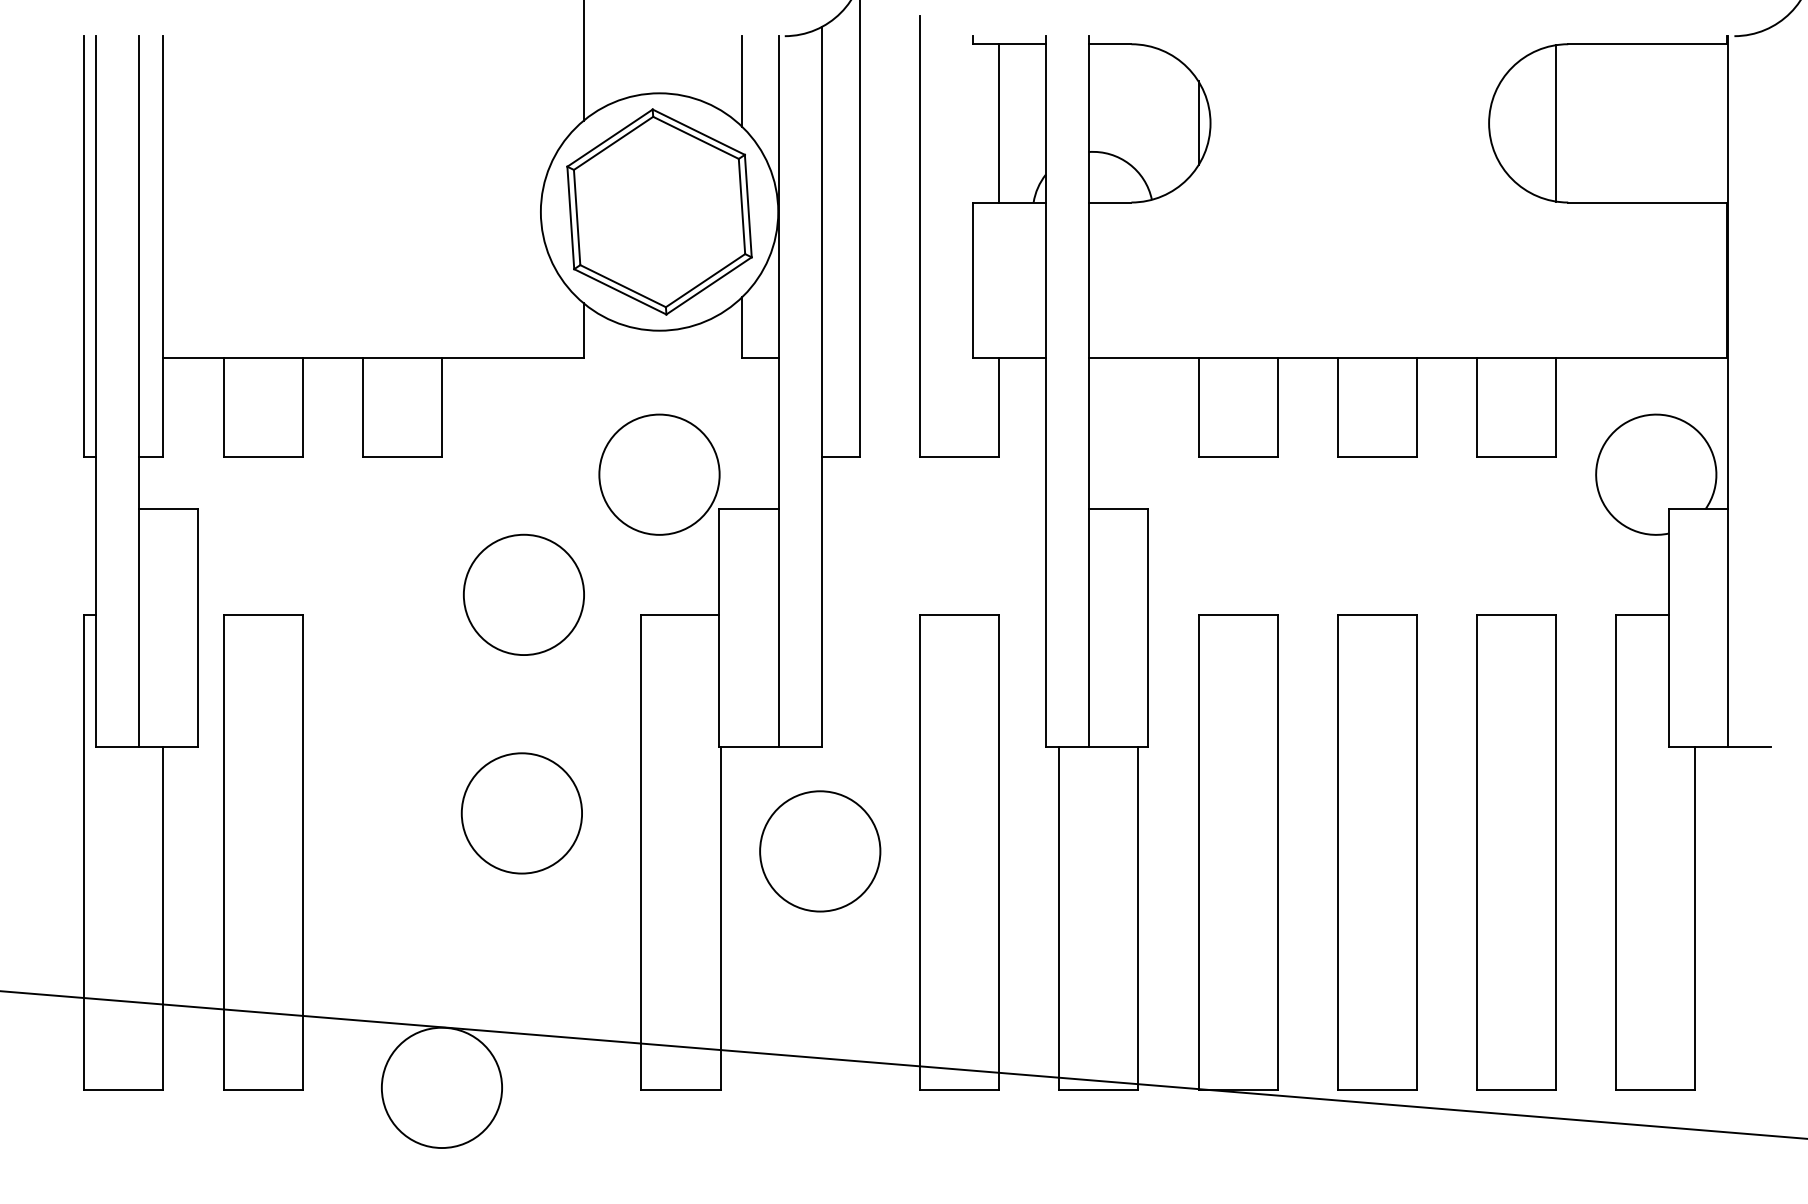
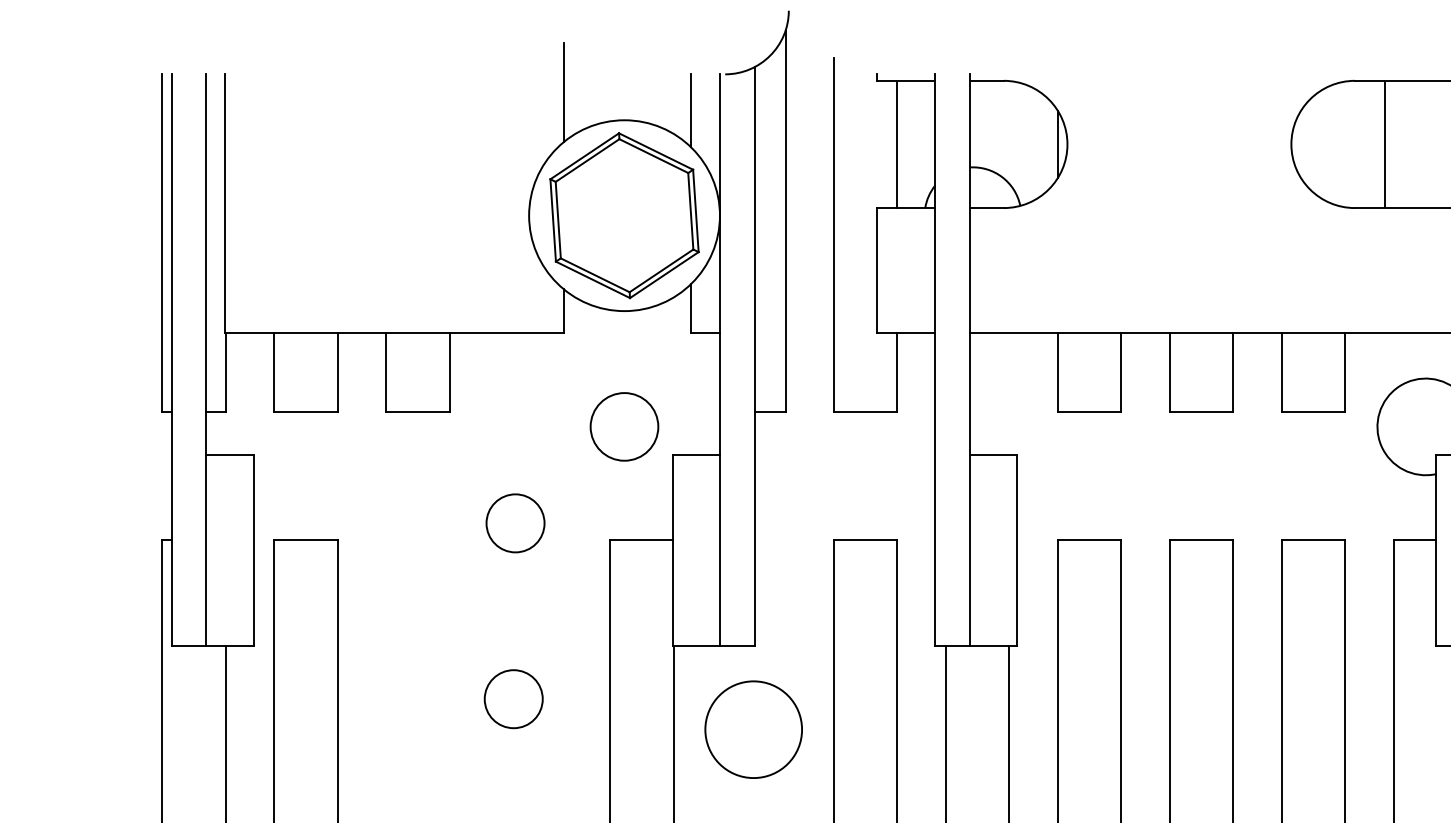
line: (1556, 123) -> (1384, 144), moved
circle: (659, 474) -> (624, 426), size x0.7
circle: (523, 594) -> (515, 523), size x0.6
circle: (521, 813) -> (513, 699), size x0.6

